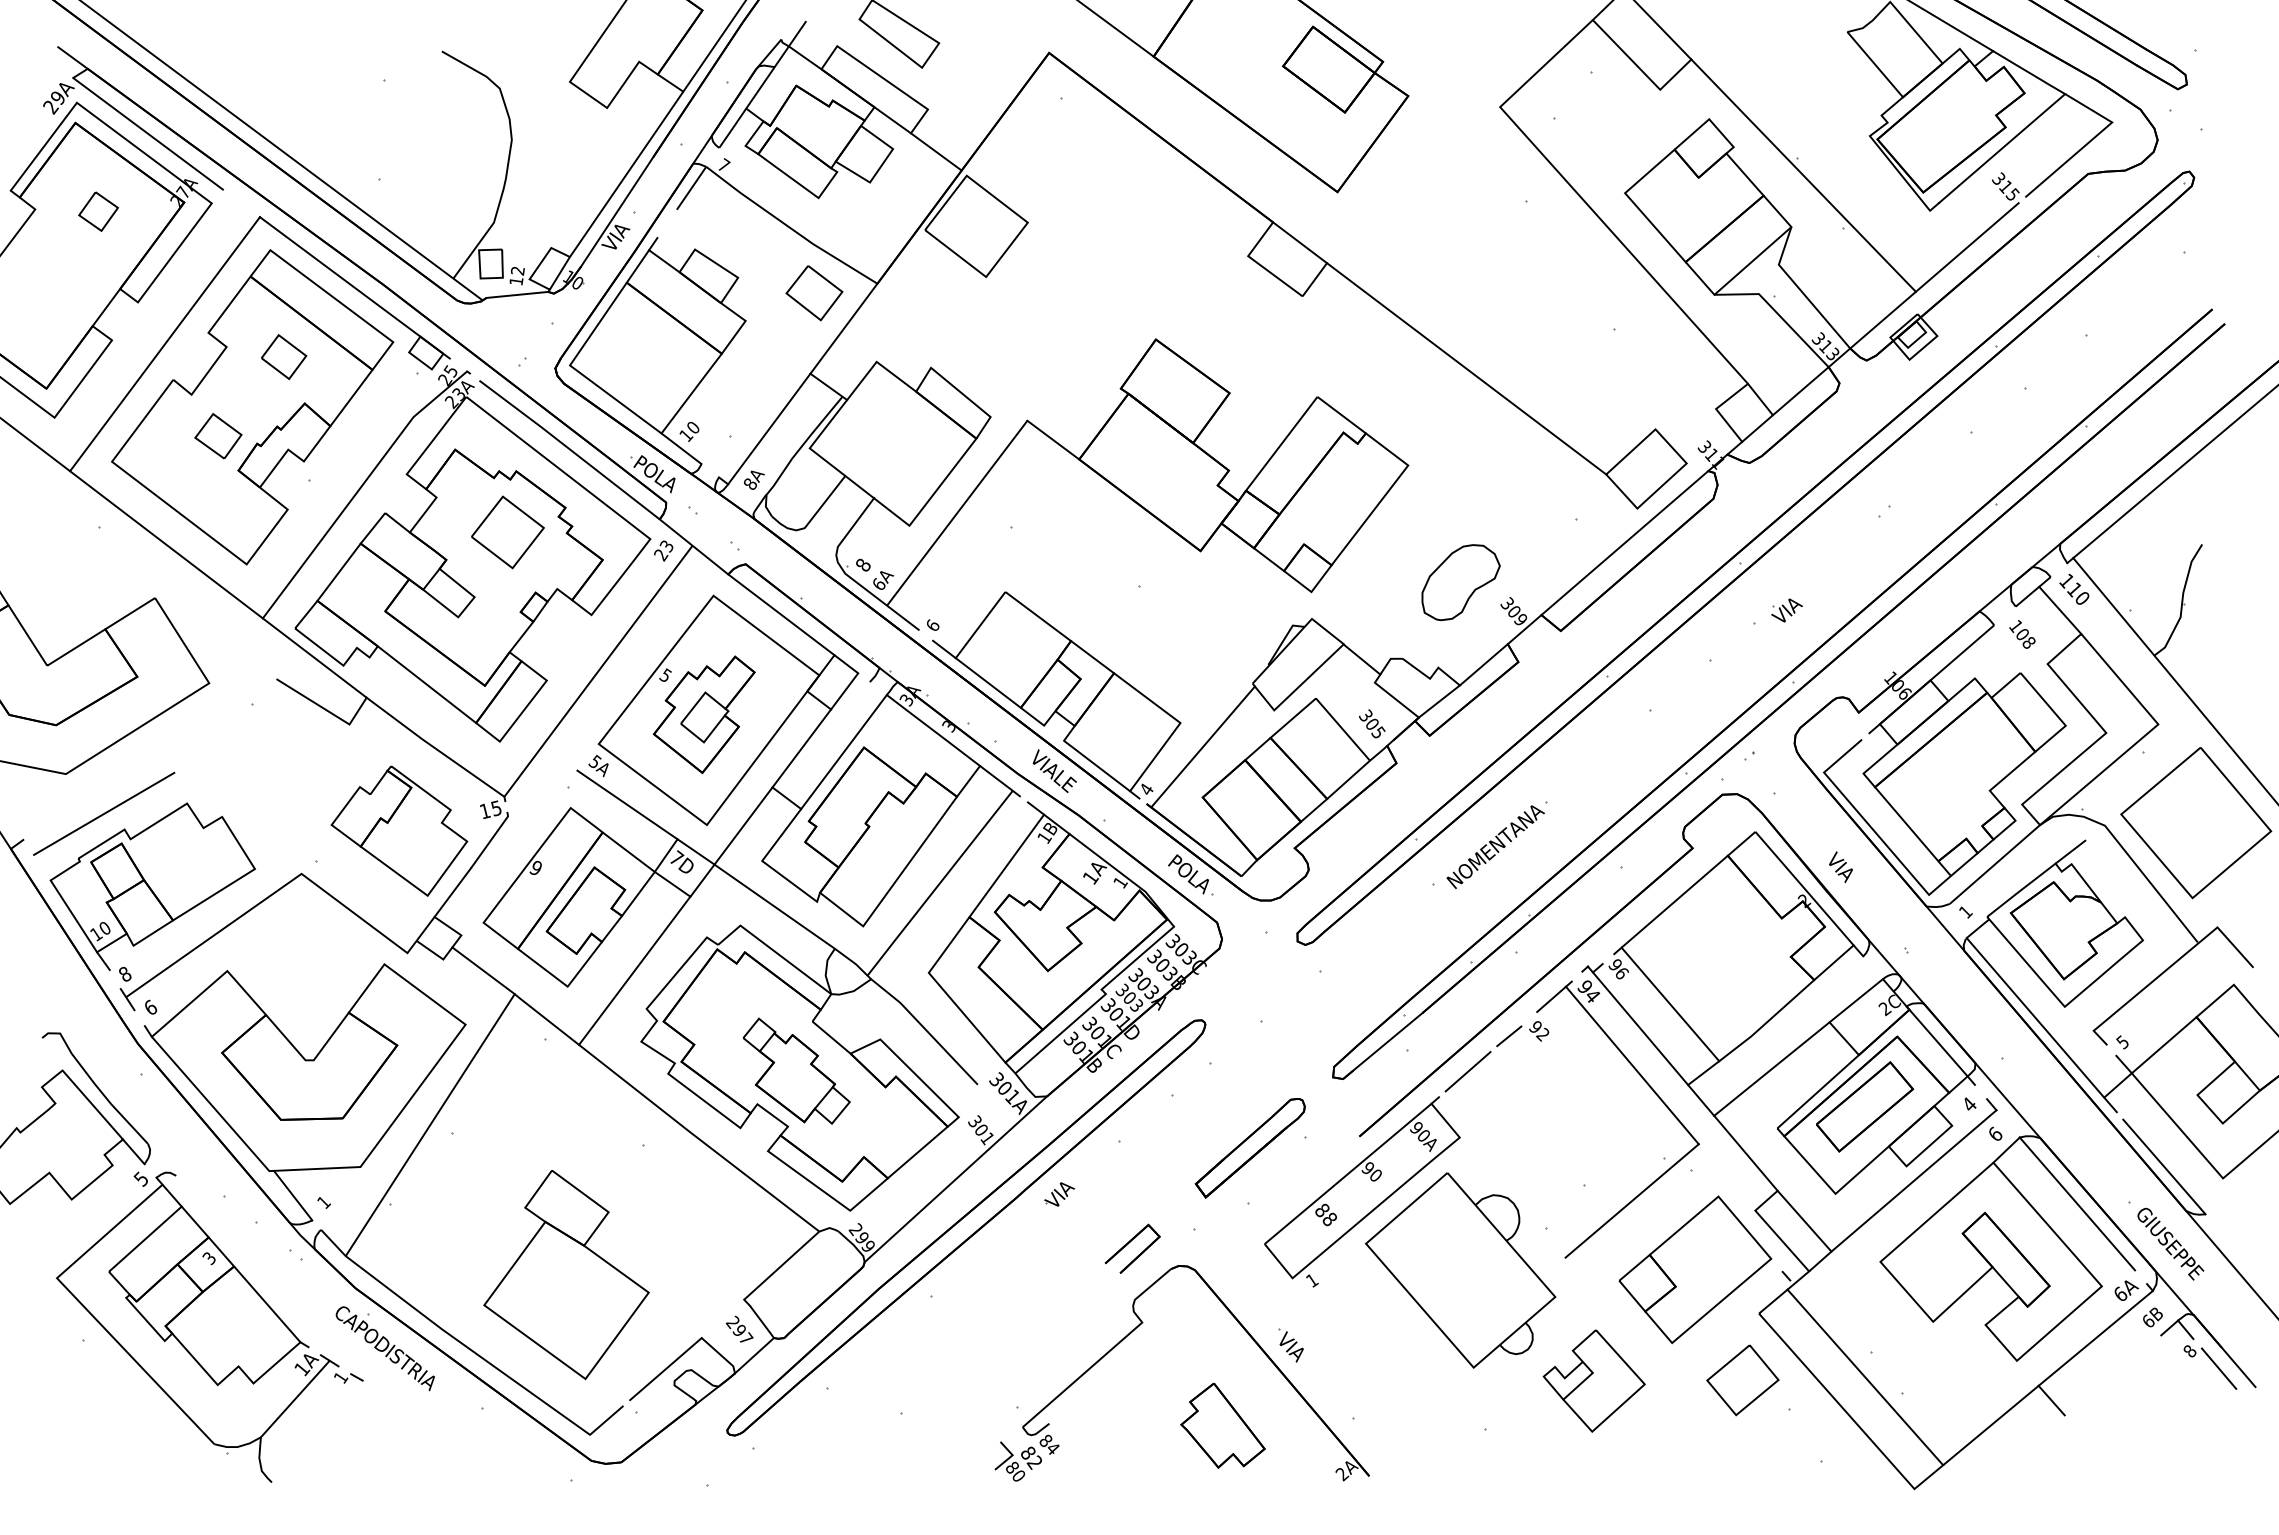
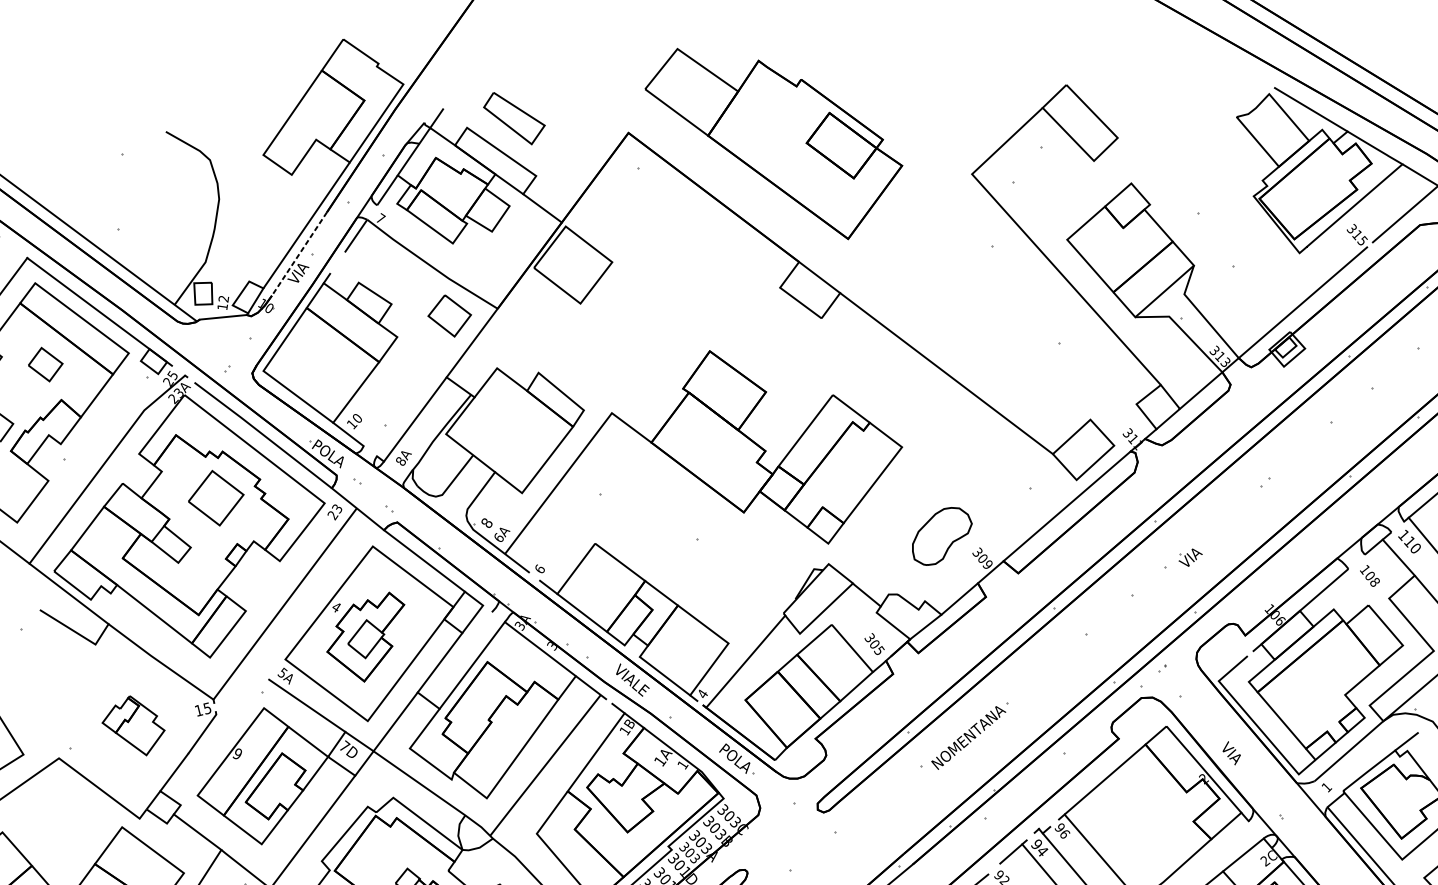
line: (1803, 175) -> (1203, 226), removed
line: (617, 211) -> (299, 253), solid -> dashed
text: (665, 675) -> (336, 607), 5 -> 4
part: (399, 830) -> (133, 725), size x0.6

